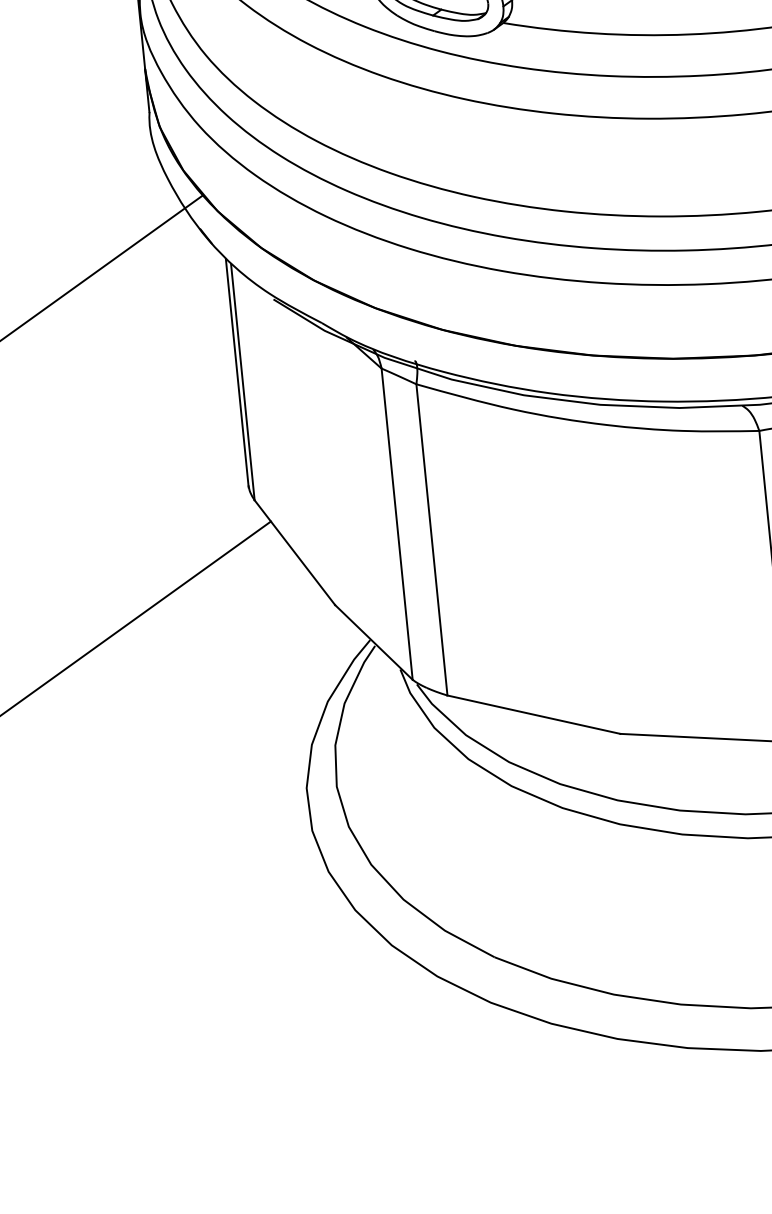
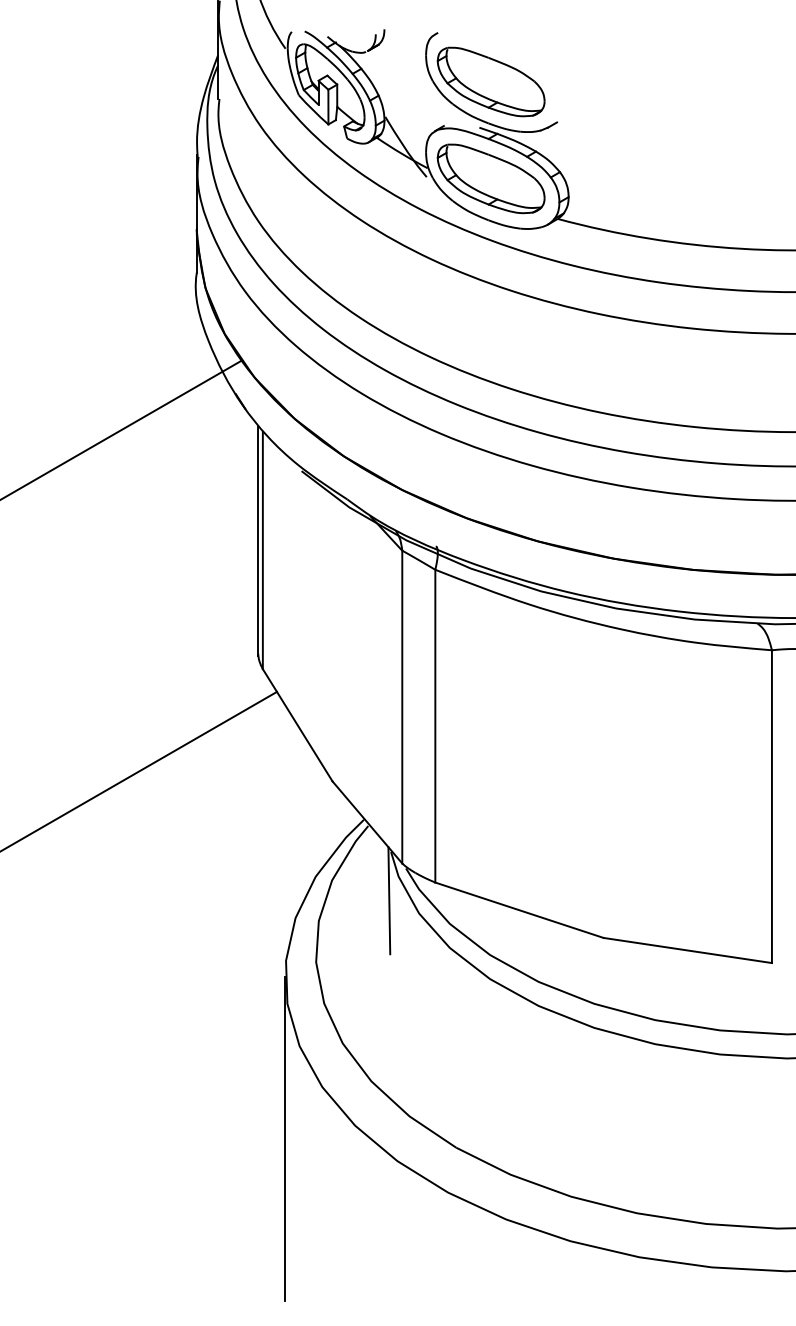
line: (403, 717) -> (389, 900), added
line: (323, 965) -> (285, 1138), added

